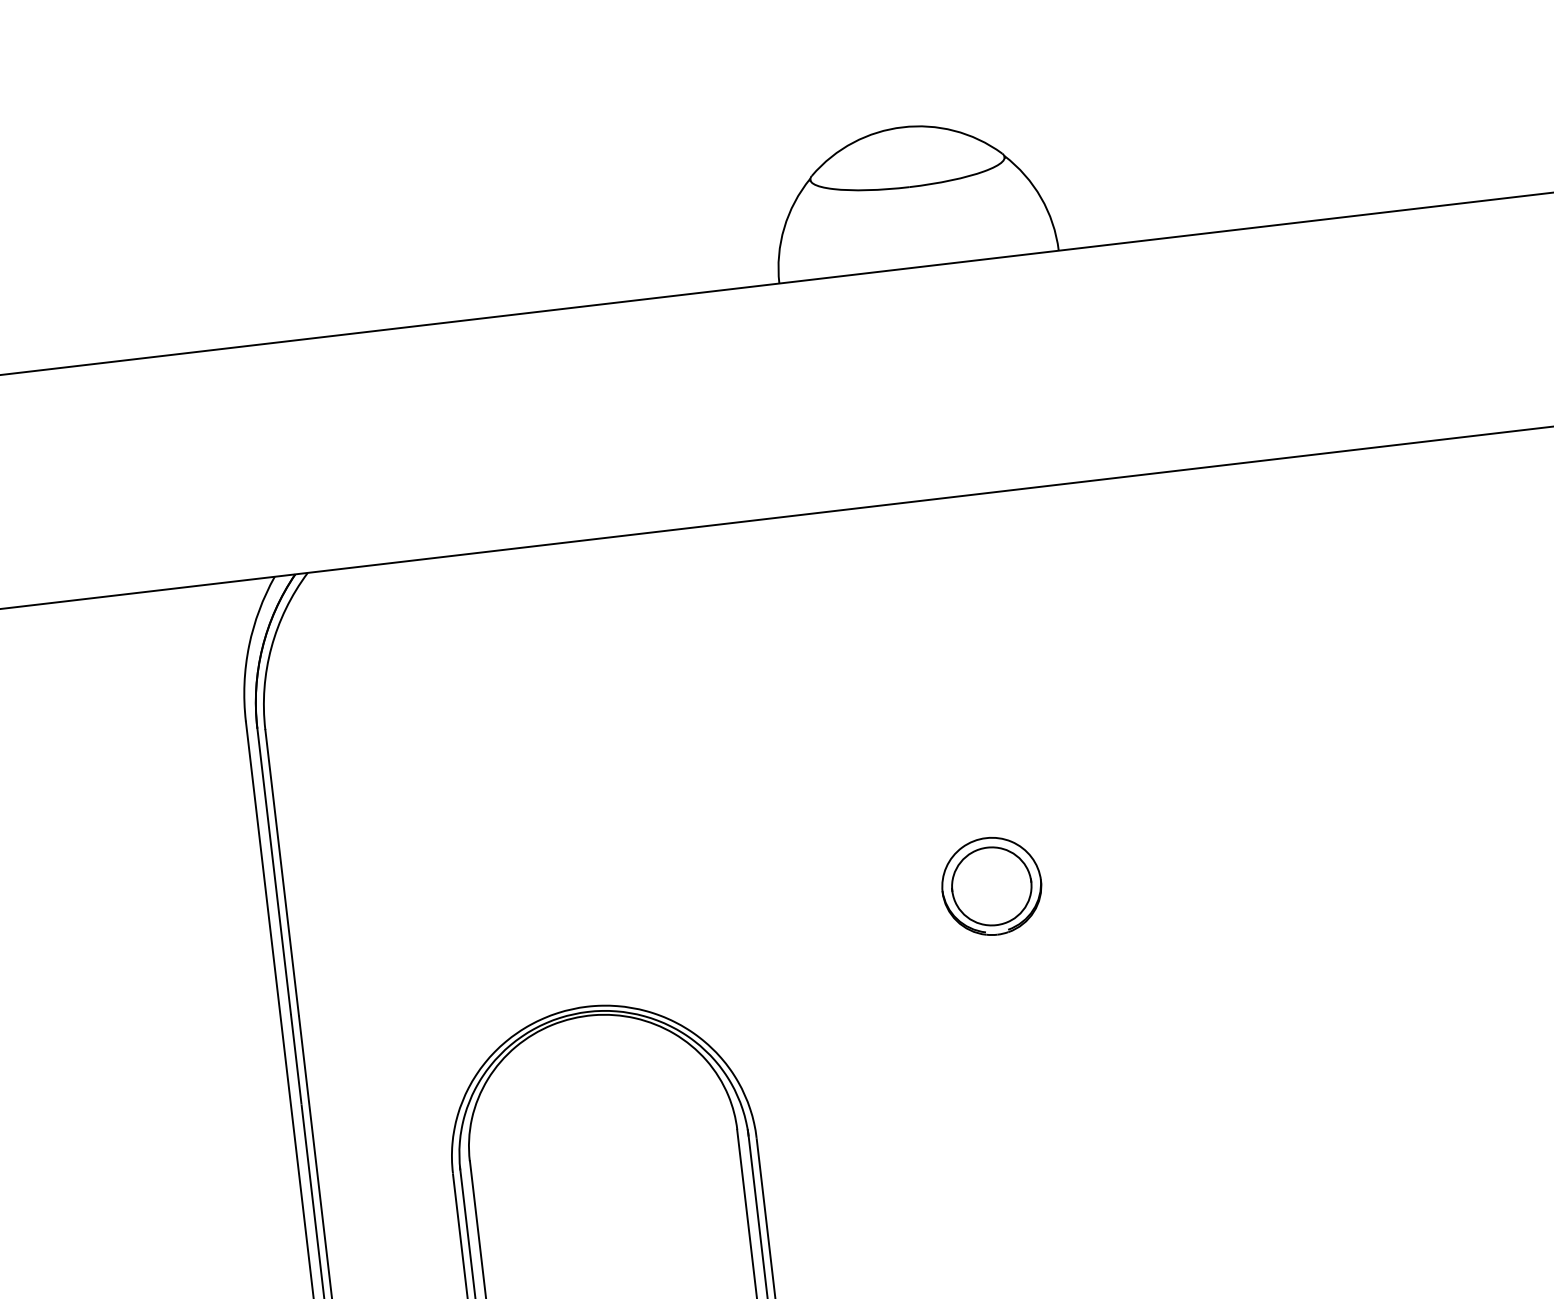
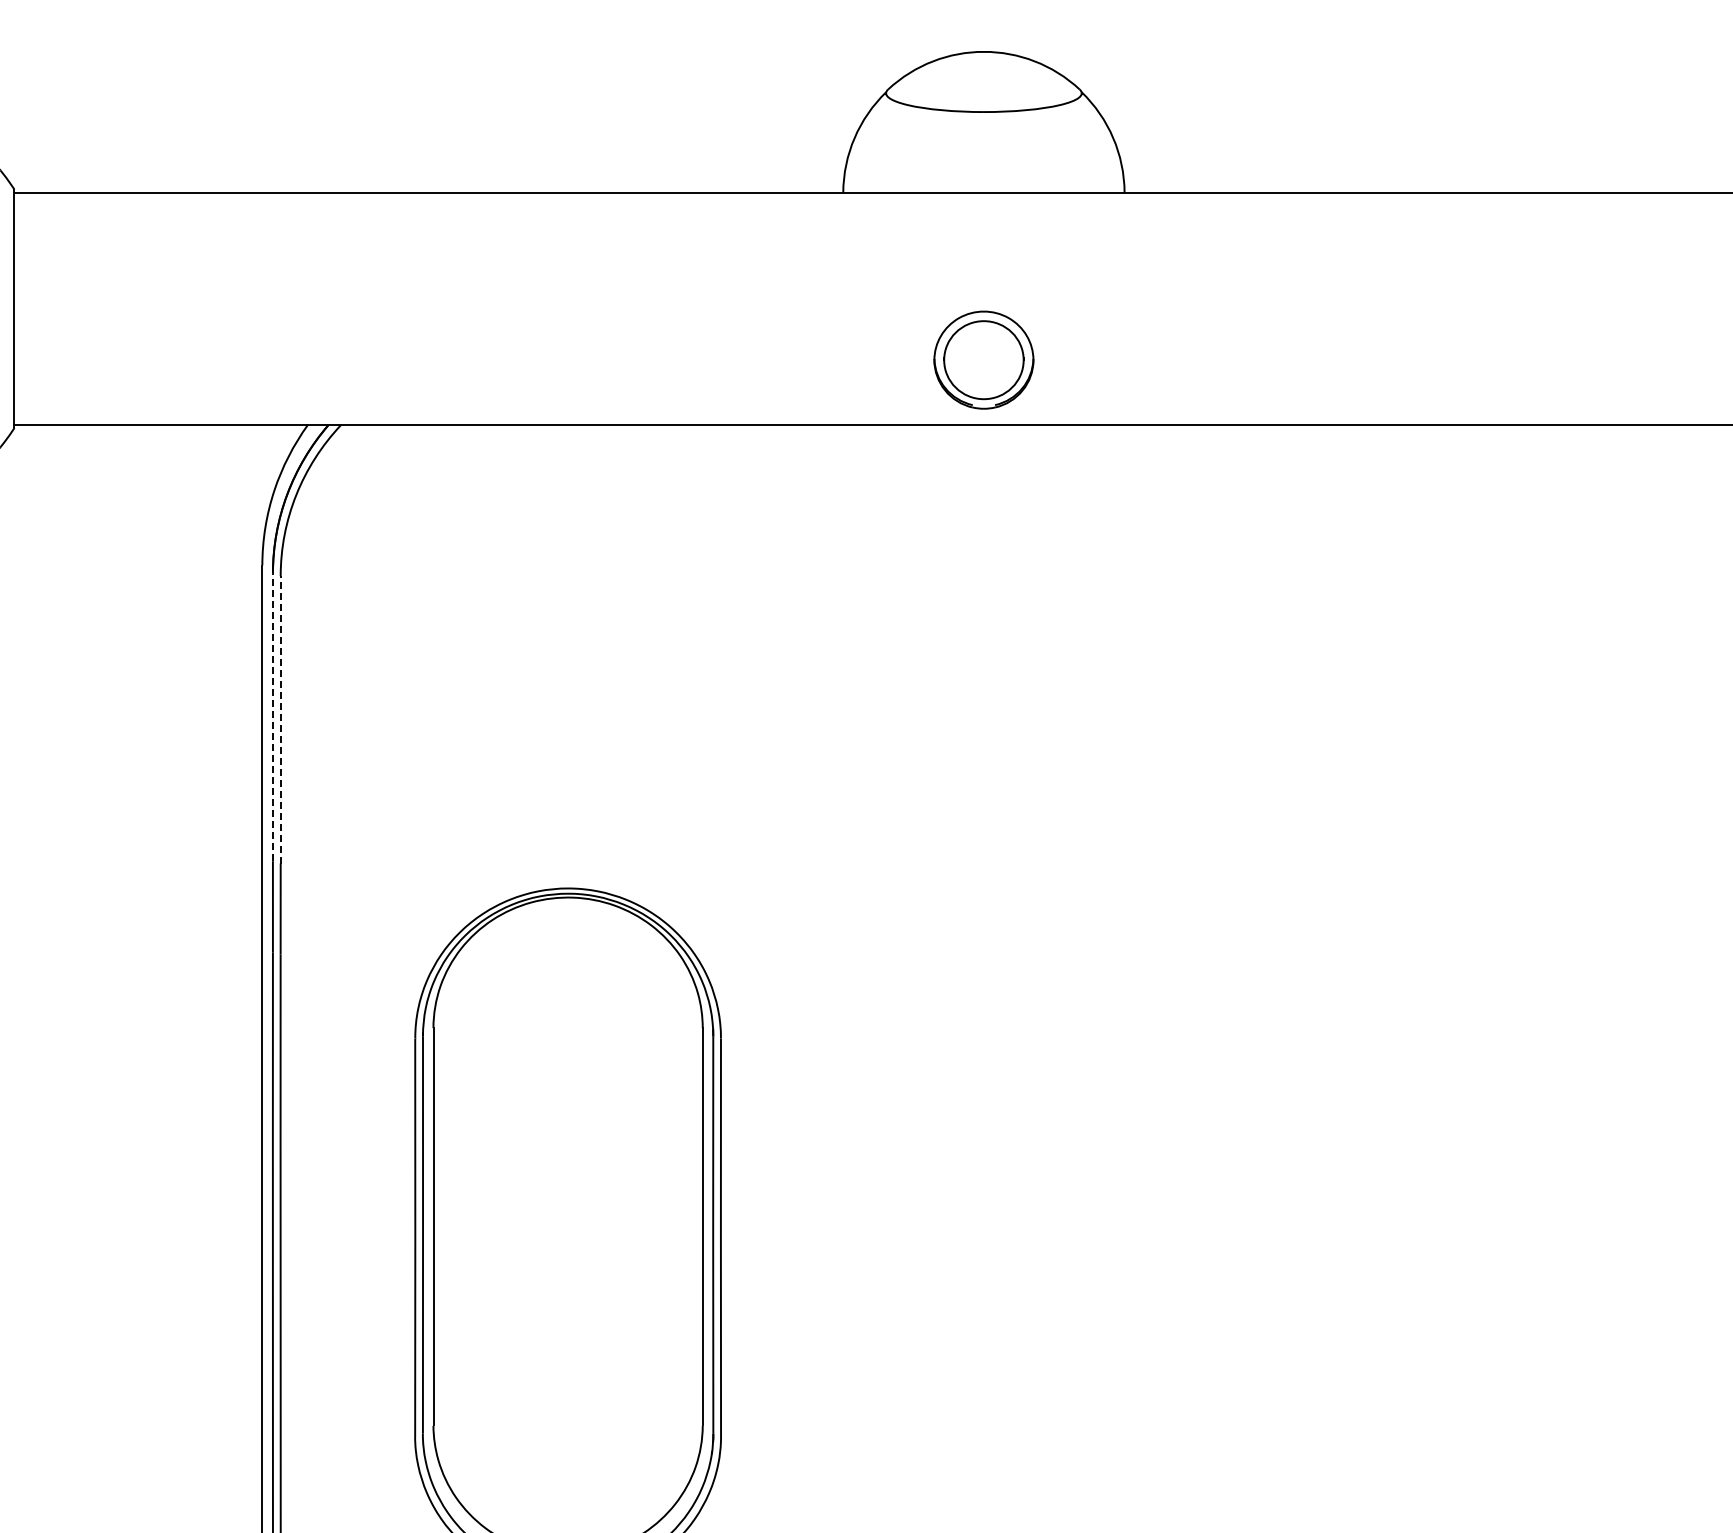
line: (273, 871) -> (272, 717), solid -> dashed
line: (281, 872) -> (280, 719), solid -> dashed
part: (991, 885) -> (983, 359), moved

